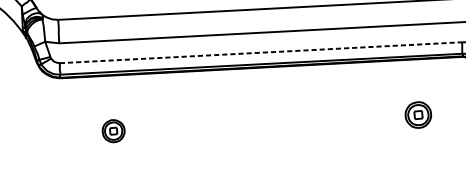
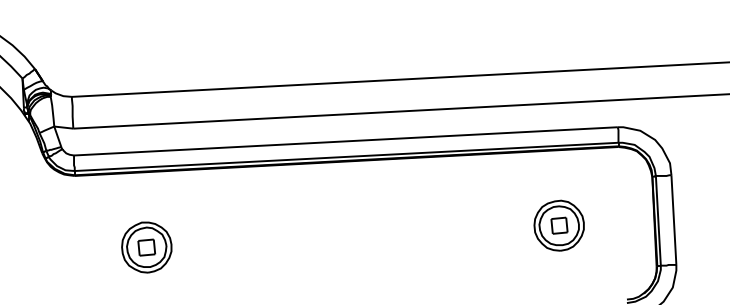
line: (261, 52) -> (346, 141), dashed -> solid
part: (417, 114) -> (558, 225), size x1.43
part: (113, 131) -> (146, 247), size x1.67

